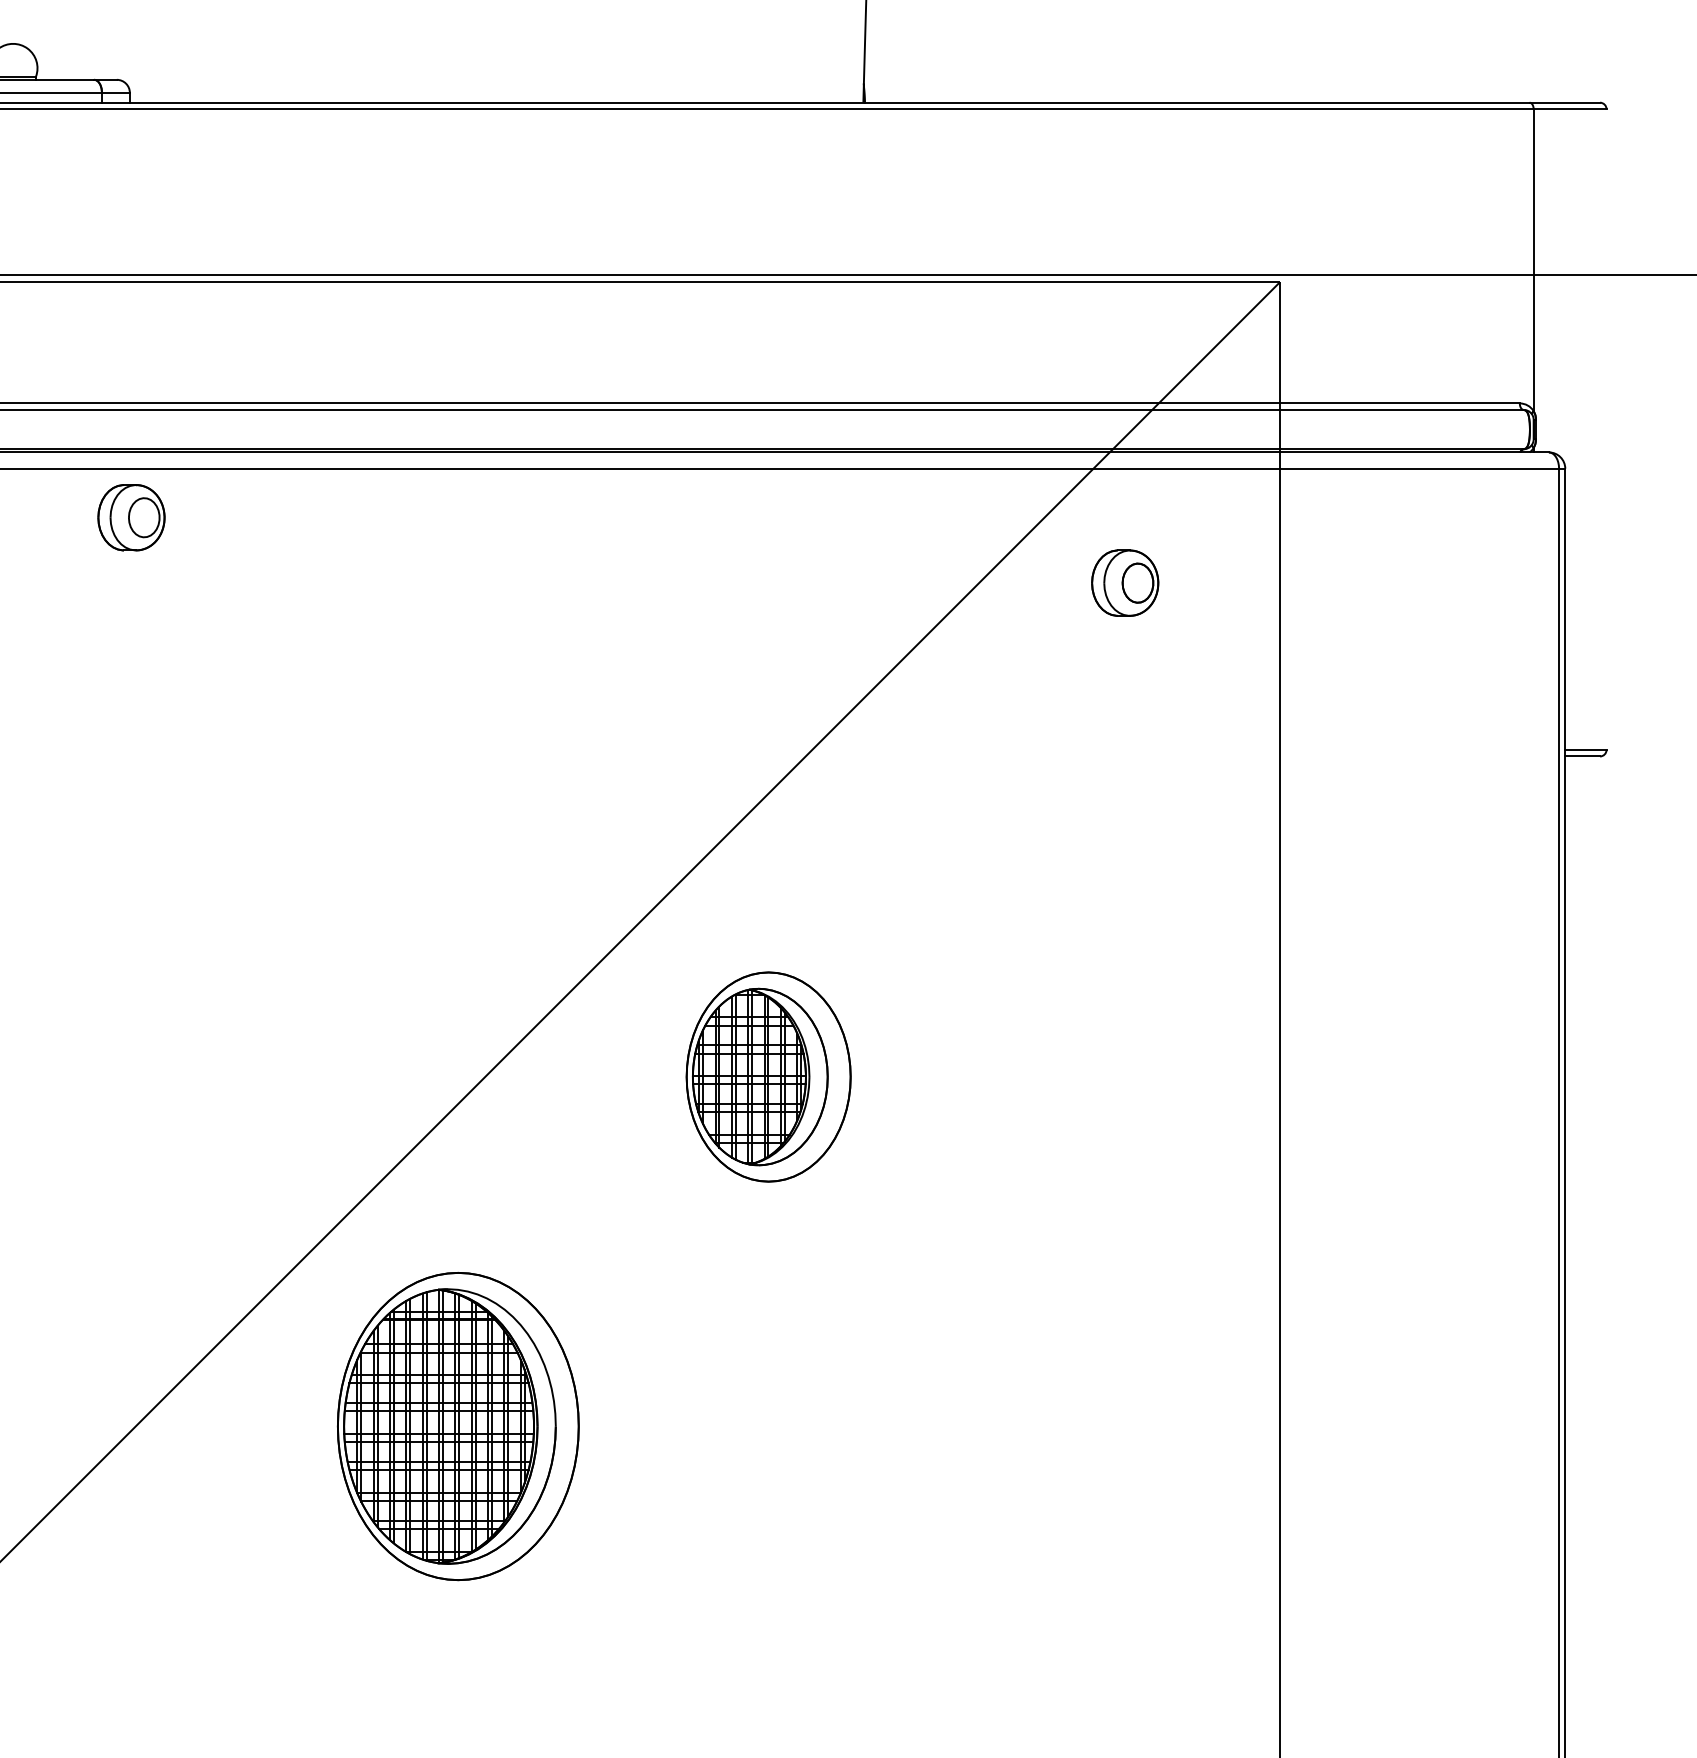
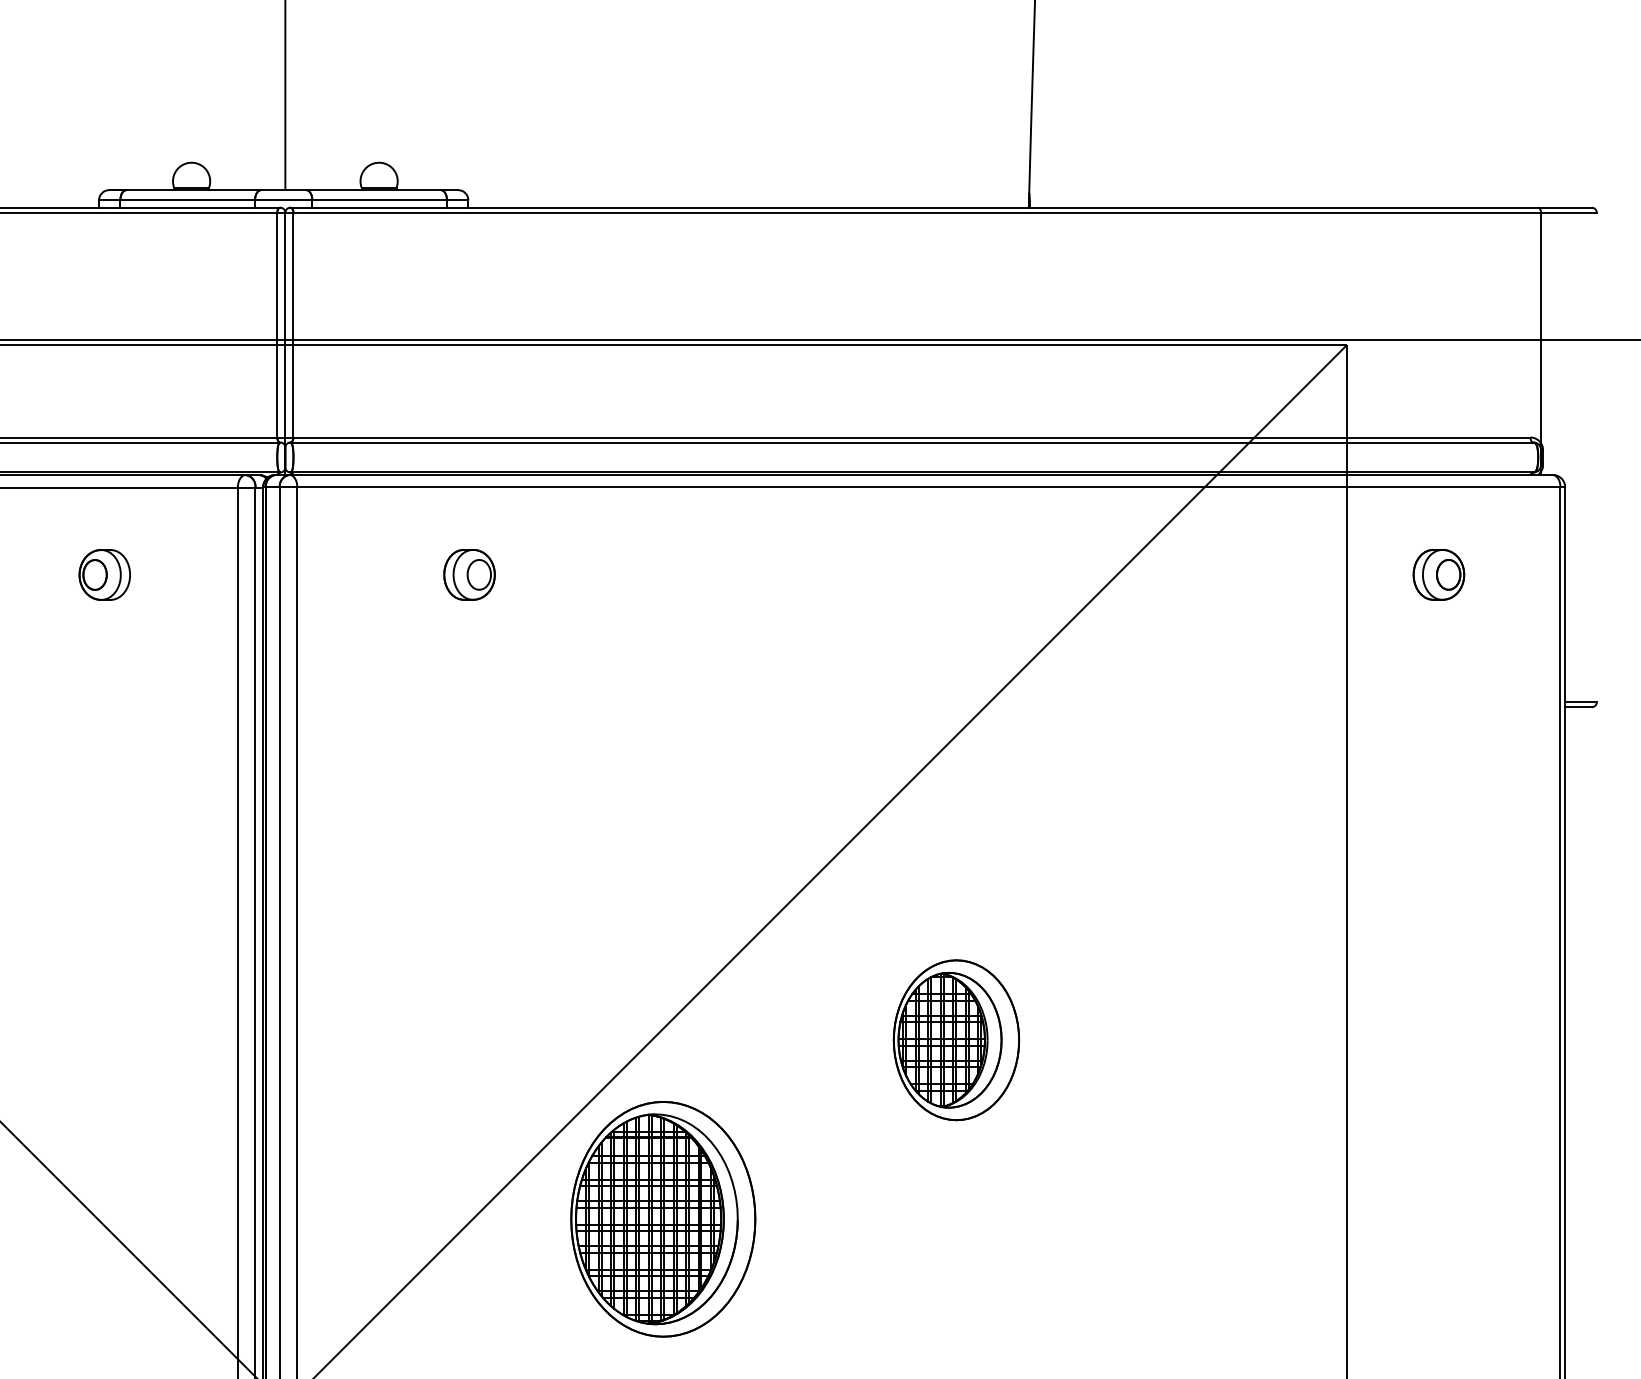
part: (131, 517) -> (469, 574), moved
part: (1124, 582) -> (1438, 574), moved
part: (768, 1077) -> (956, 1040), moved
part: (458, 1426) -> (663, 1219), moved

